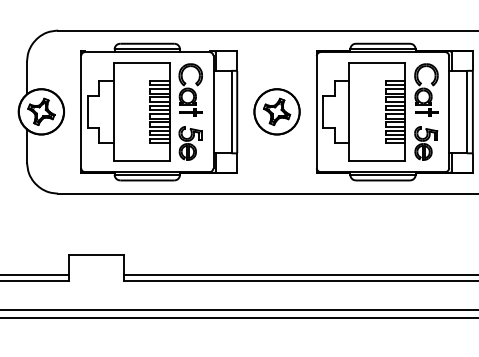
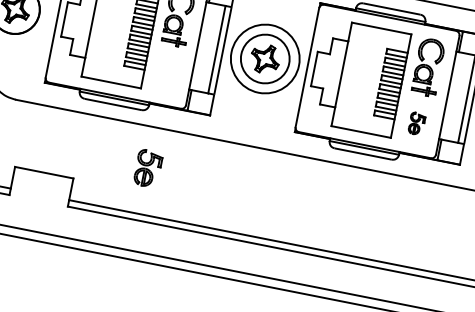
circle: (276, 111) -> (264, 58), size x1.4
part: (190, 143) -> (148, 168), moved
part: (426, 143) -> (417, 123), size x0.6

